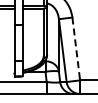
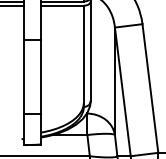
line: (76, 48) -> (150, 87), dashed -> solid

